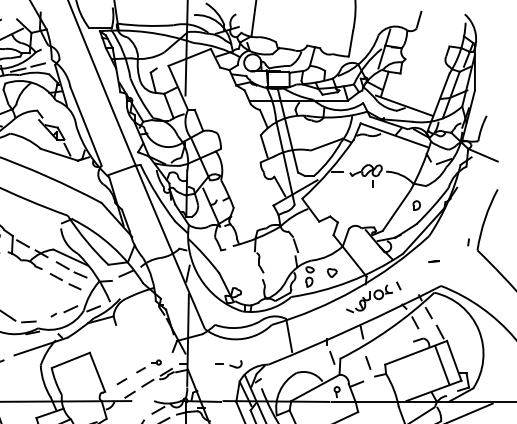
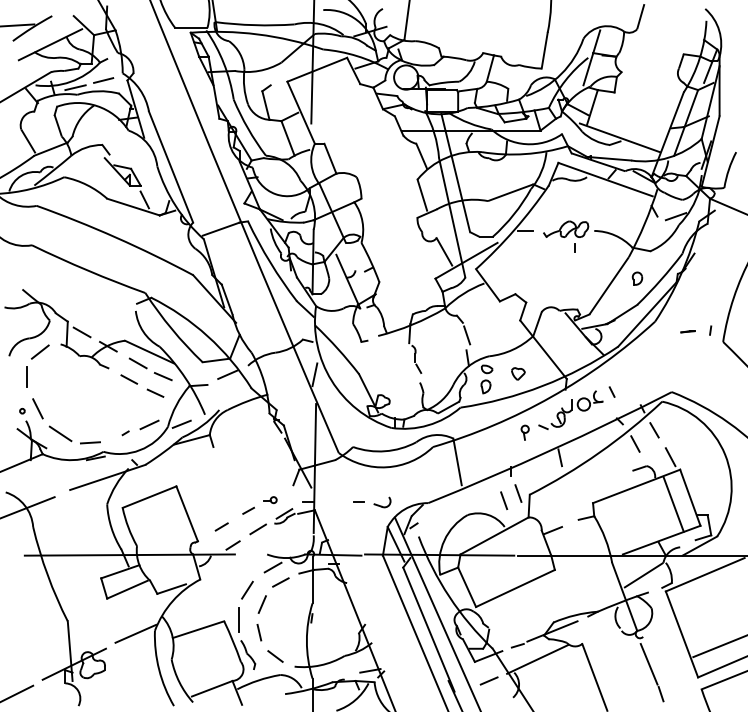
line: (433, 261) -> (687, 331), moved
line: (368, 362) -> (504, 500), moved
part: (336, 391) -> (524, 432), moved

